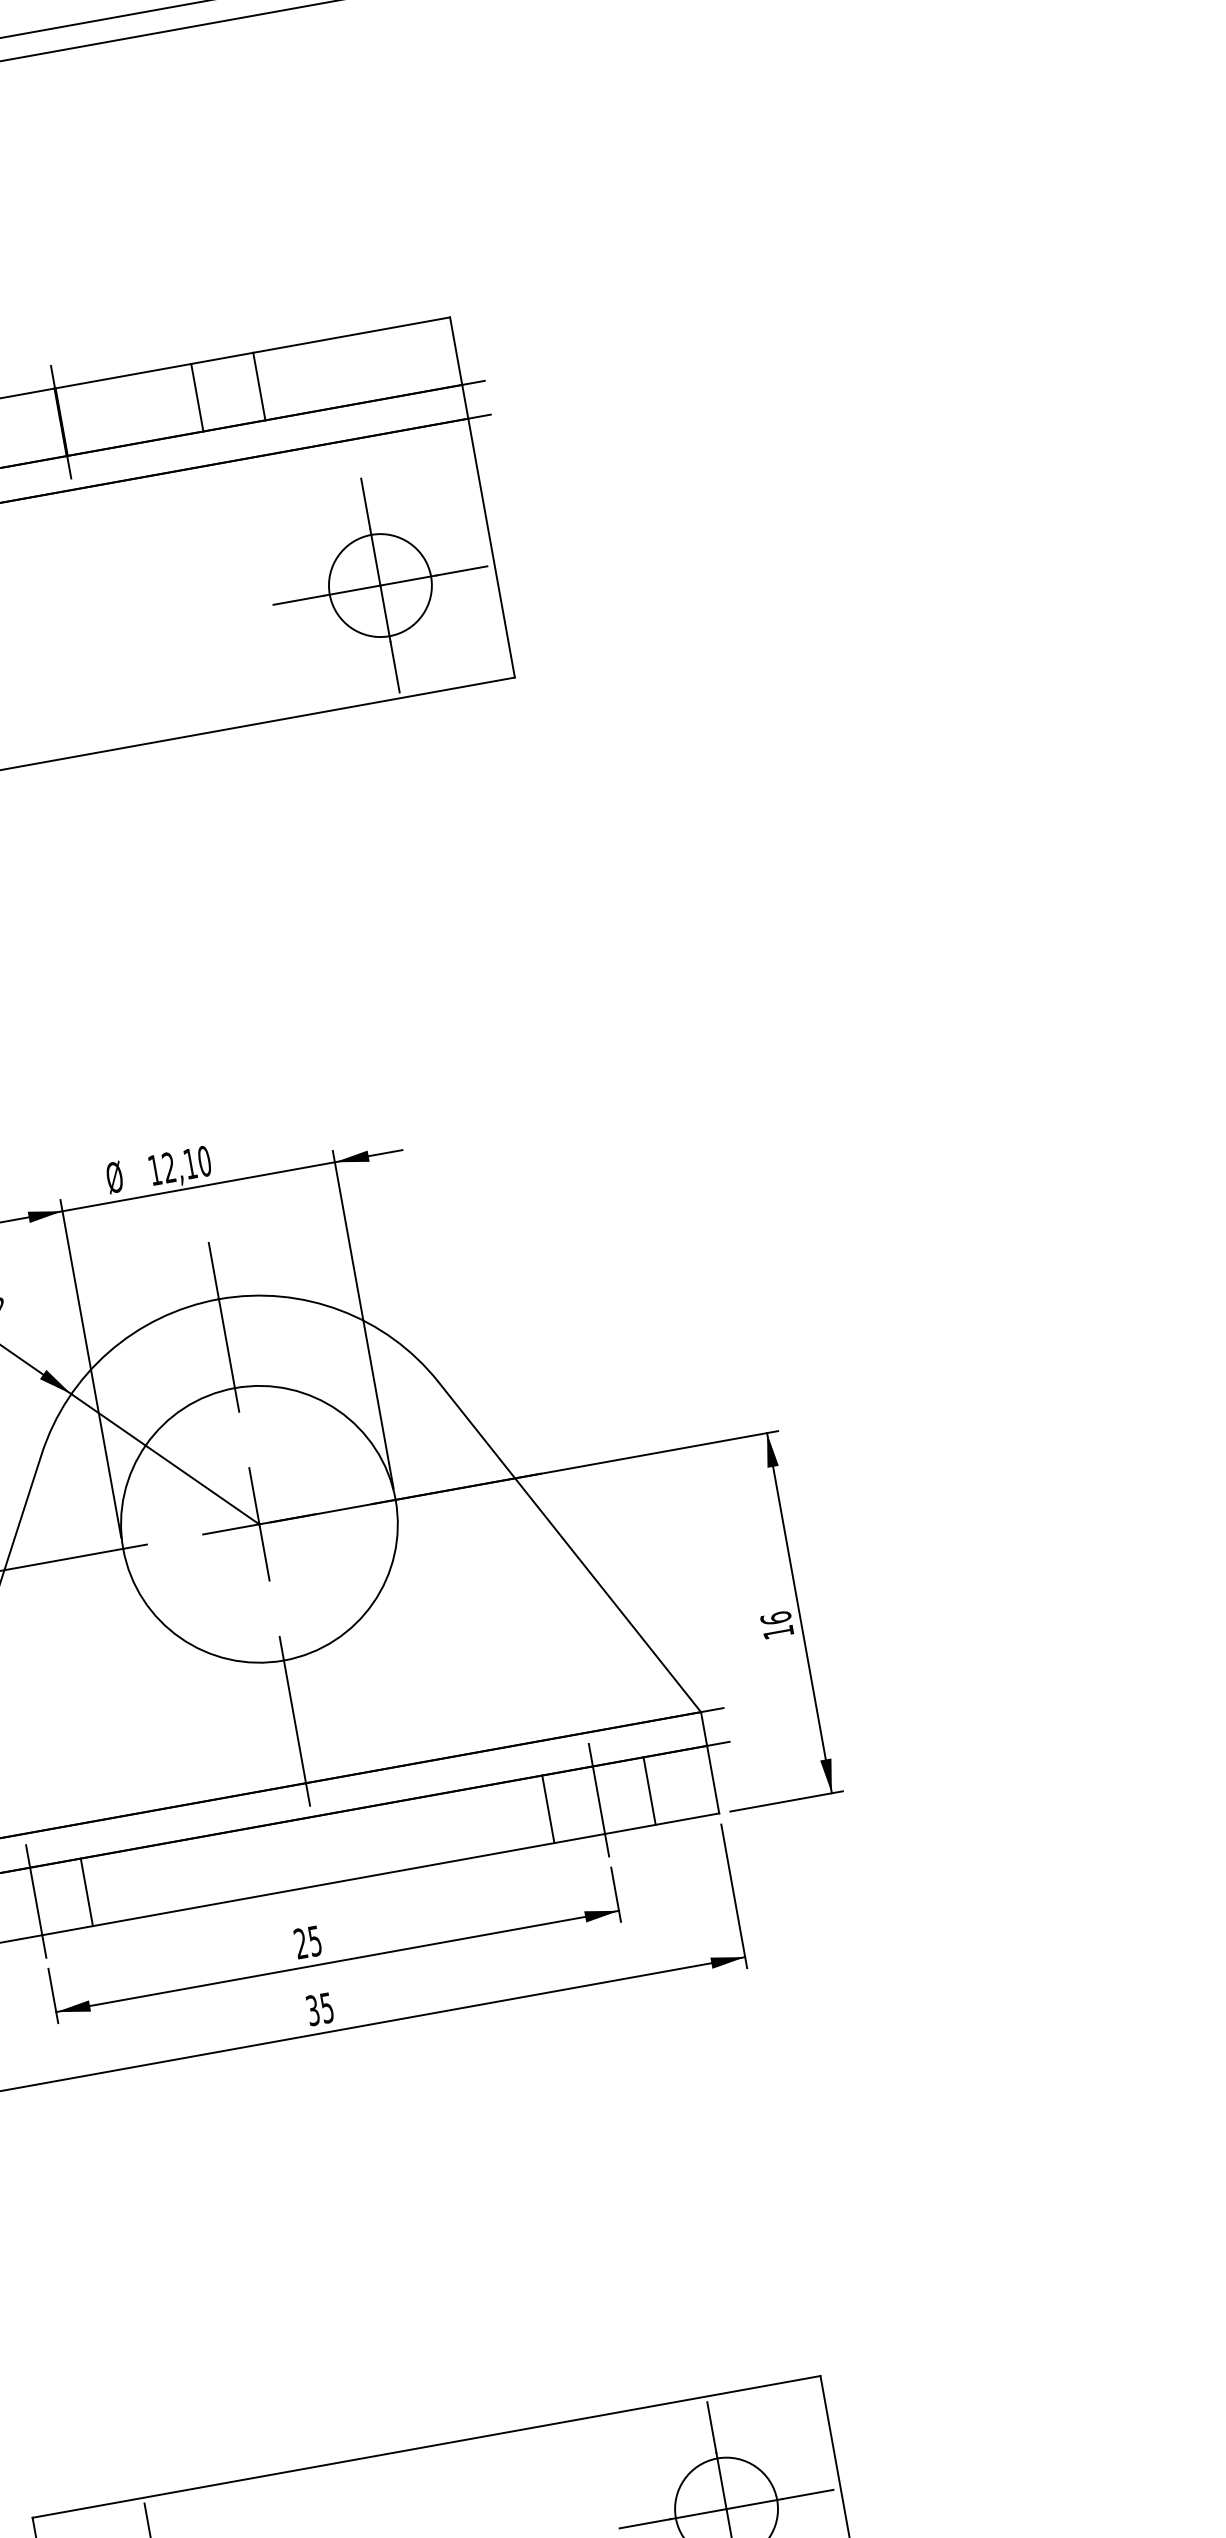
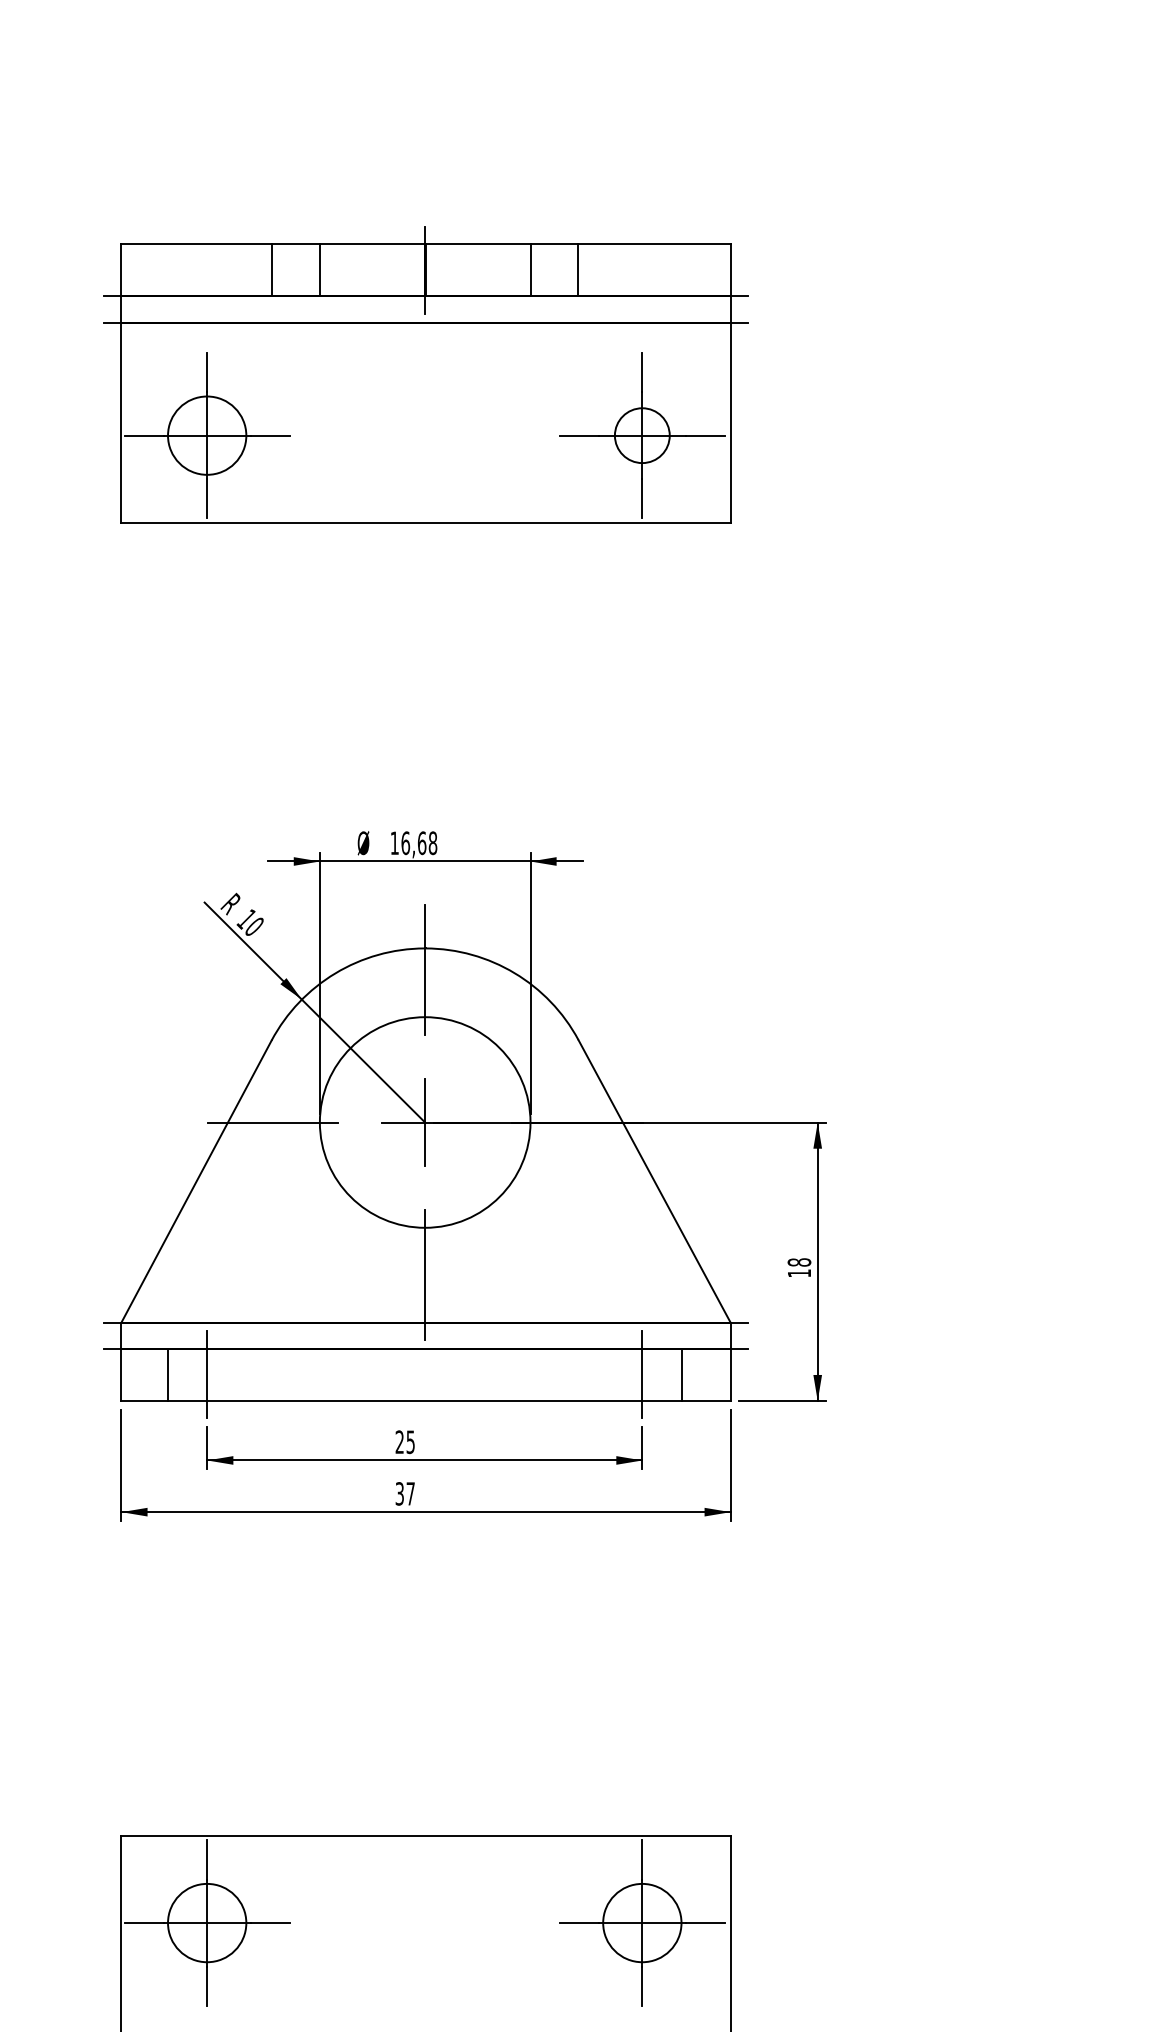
circle: (380, 585) -> (642, 435), size x0.7
text: (187, 1164) -> (419, 843), 12,10 -> 16,68
text: (776, 1618) -> (799, 1262), 16 -> 18
line: (548, 1808) -> (603, 1374), removed
line: (86, 1891) -> (246, 1374), removed
text: (326, 2007) -> (410, 1493), 35 -> 37

